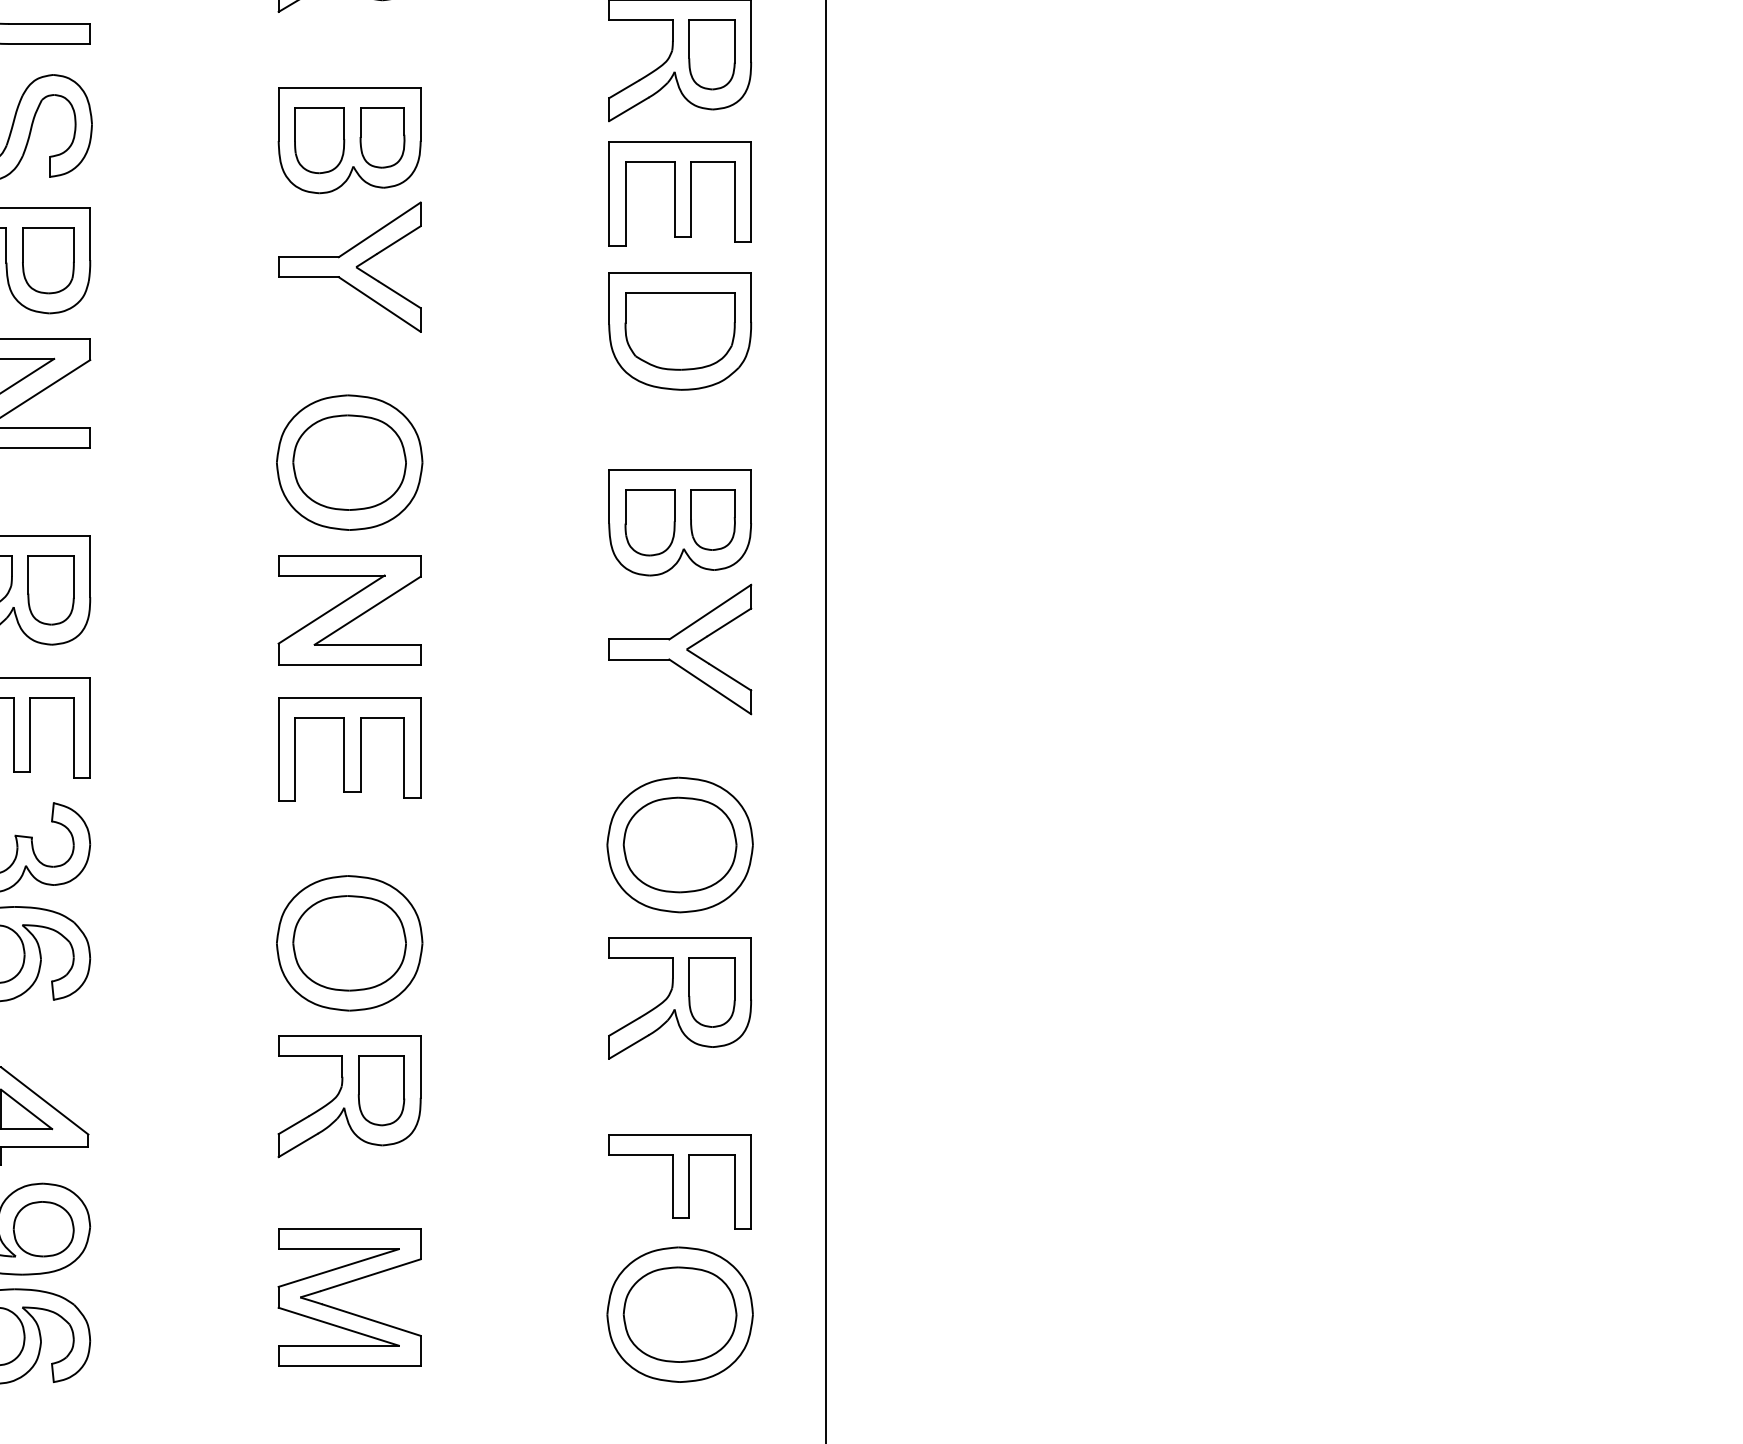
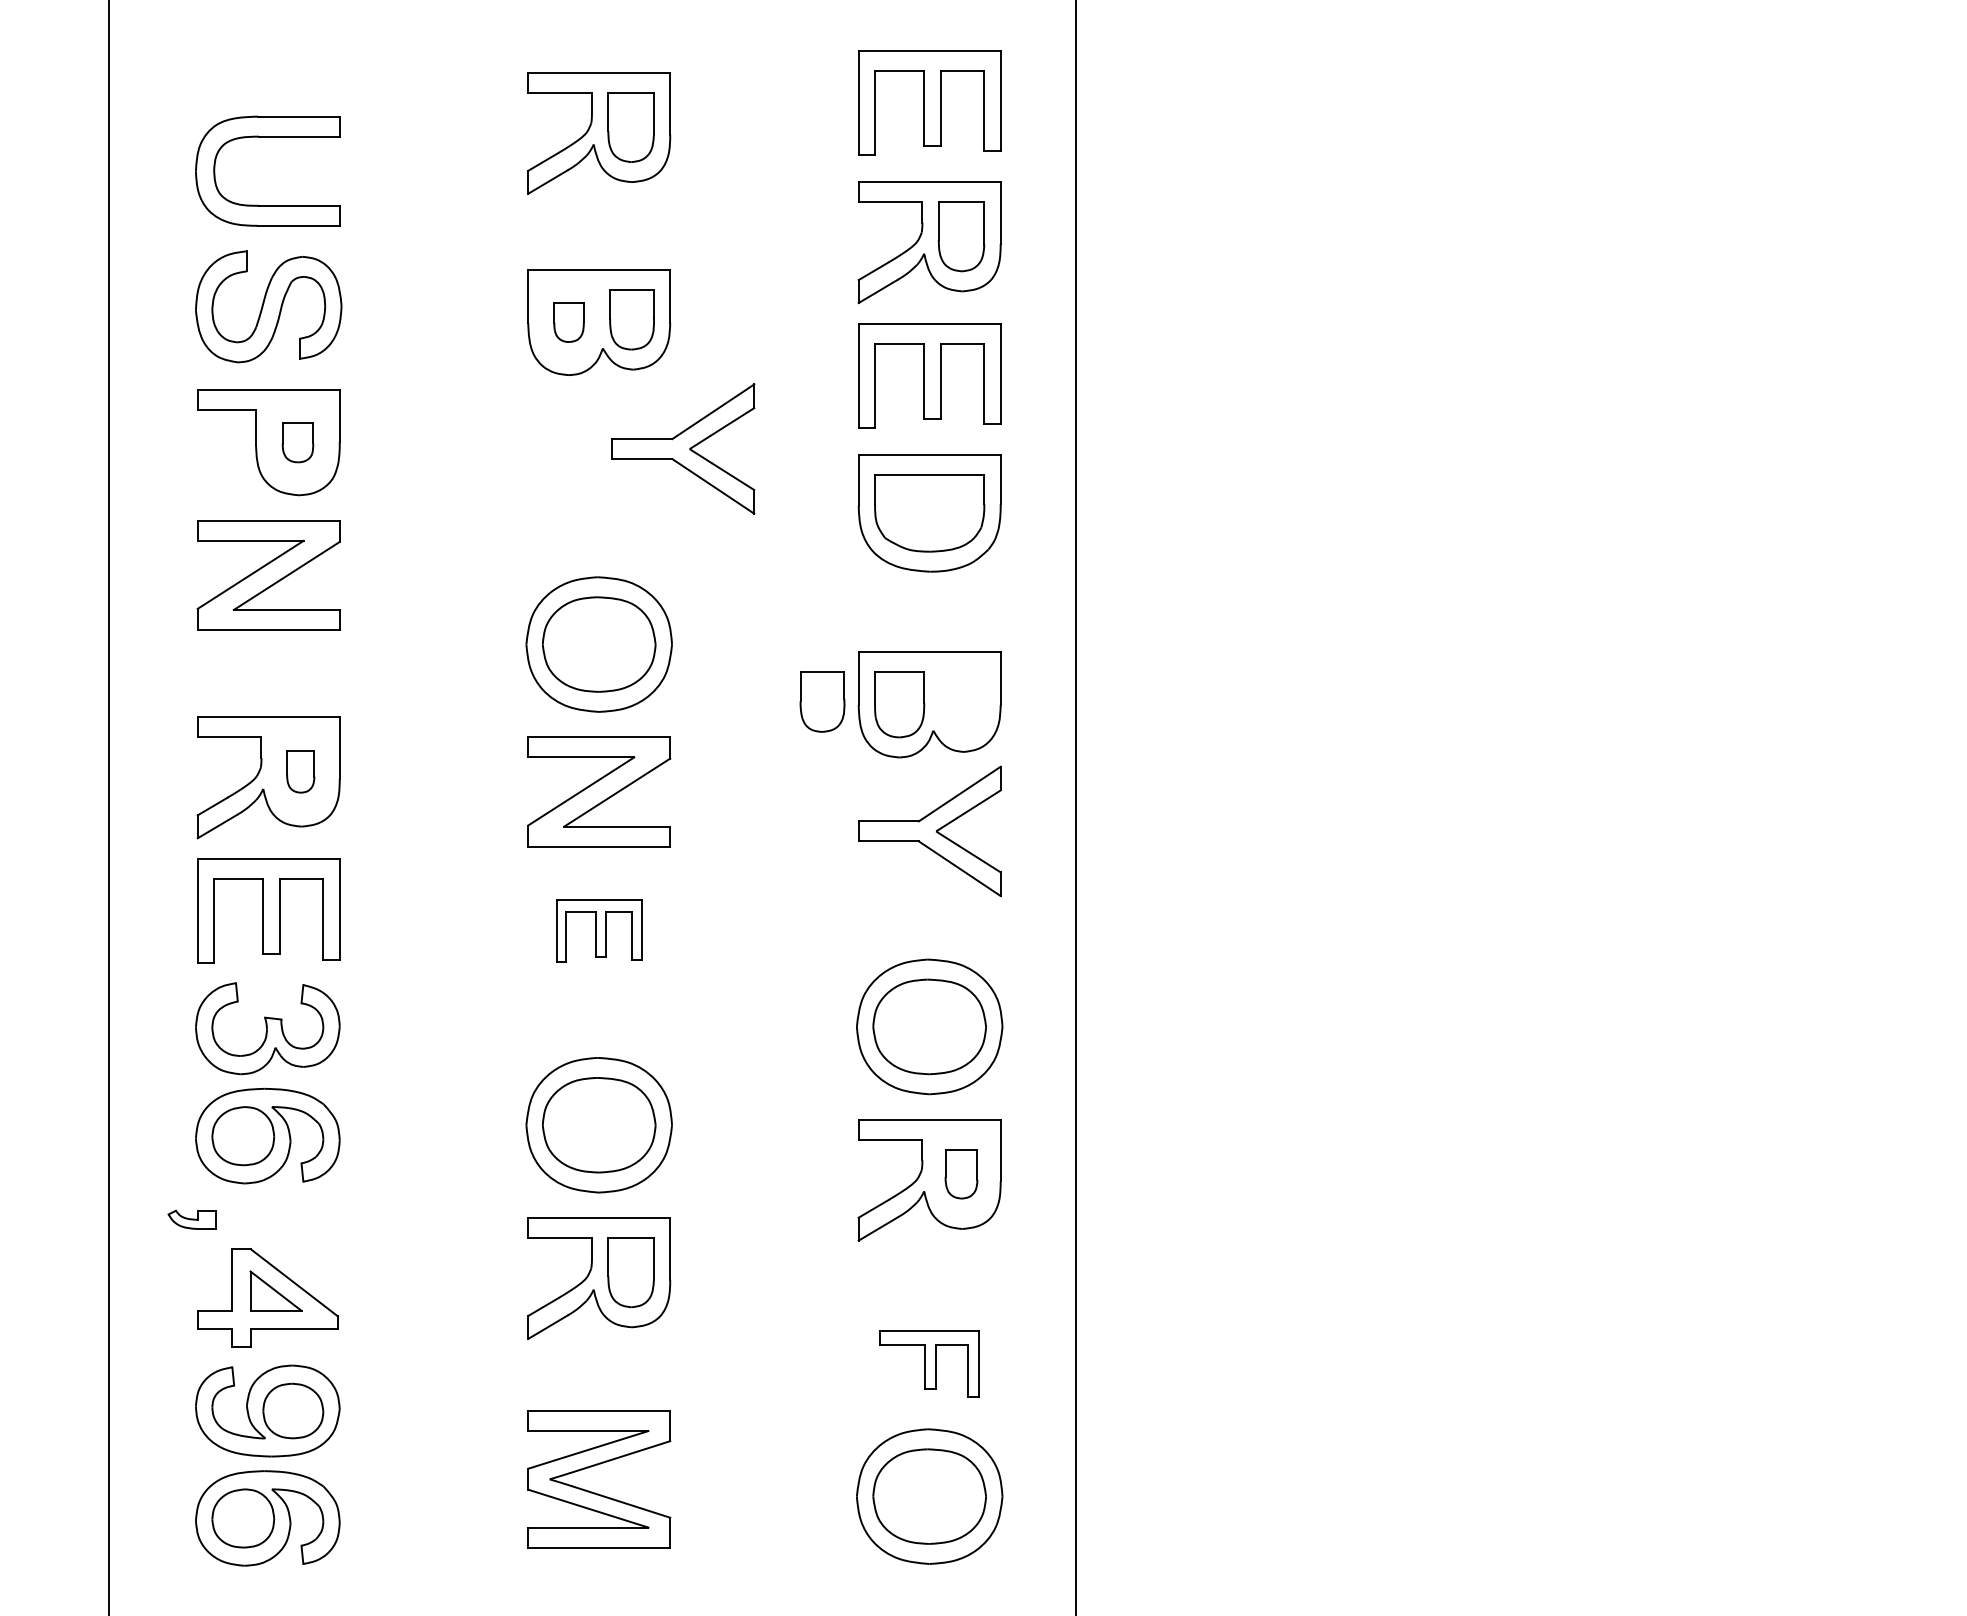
part: (318, 140) -> (568, 322), size x0.6
part: (47, 260) -> (297, 442), size x0.6
part: (349, 266) -> (683, 448), moved
part: (712, 519) -> (822, 701), moved
part: (50, 589) -> (300, 771), size x0.6
part: (348, 748) -> (598, 930), size x0.6
part: (711, 992) -> (961, 1174), size x0.7
part: (679, 1181) -> (929, 1363), size x0.7

